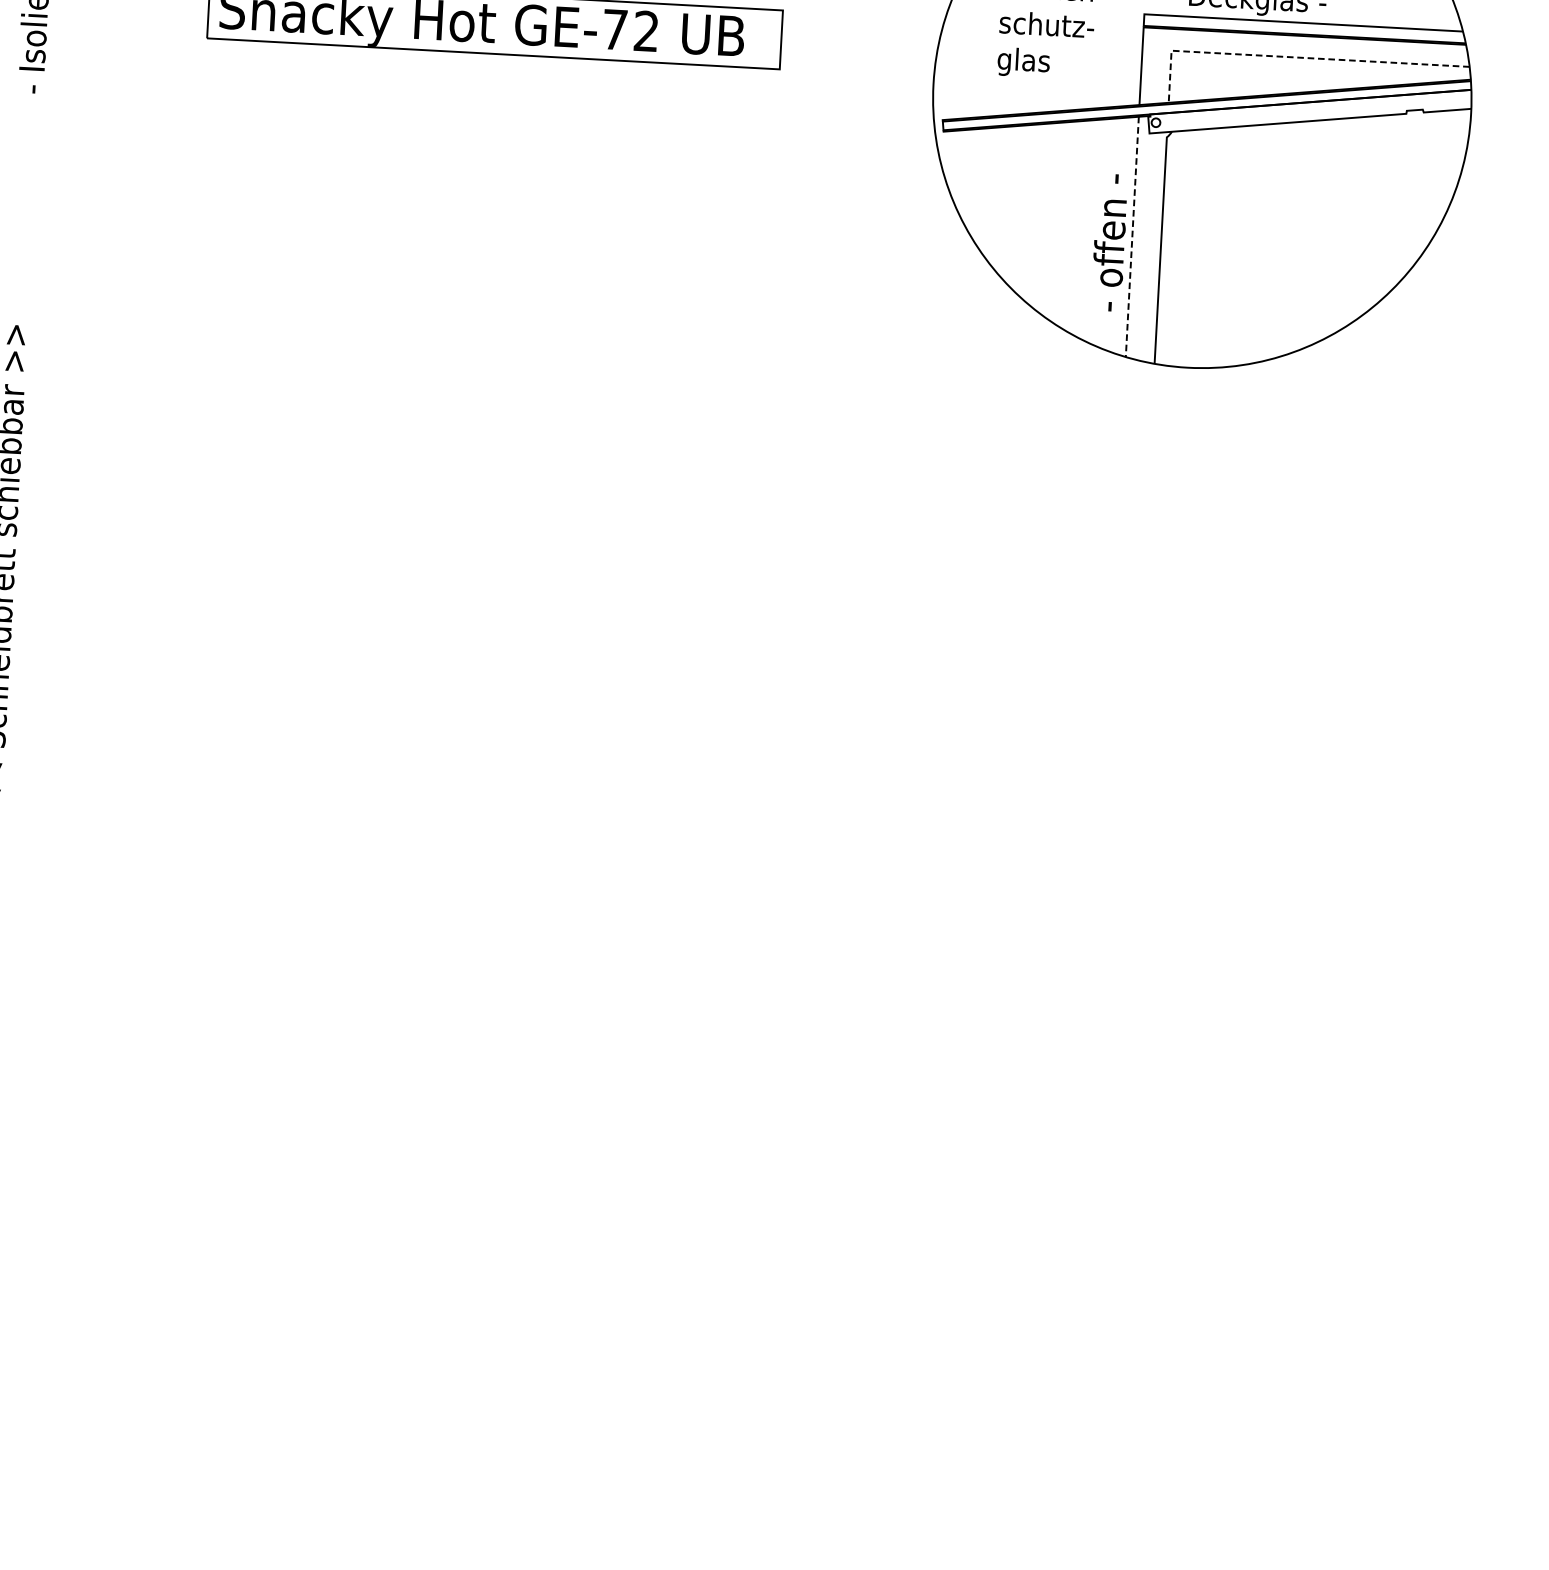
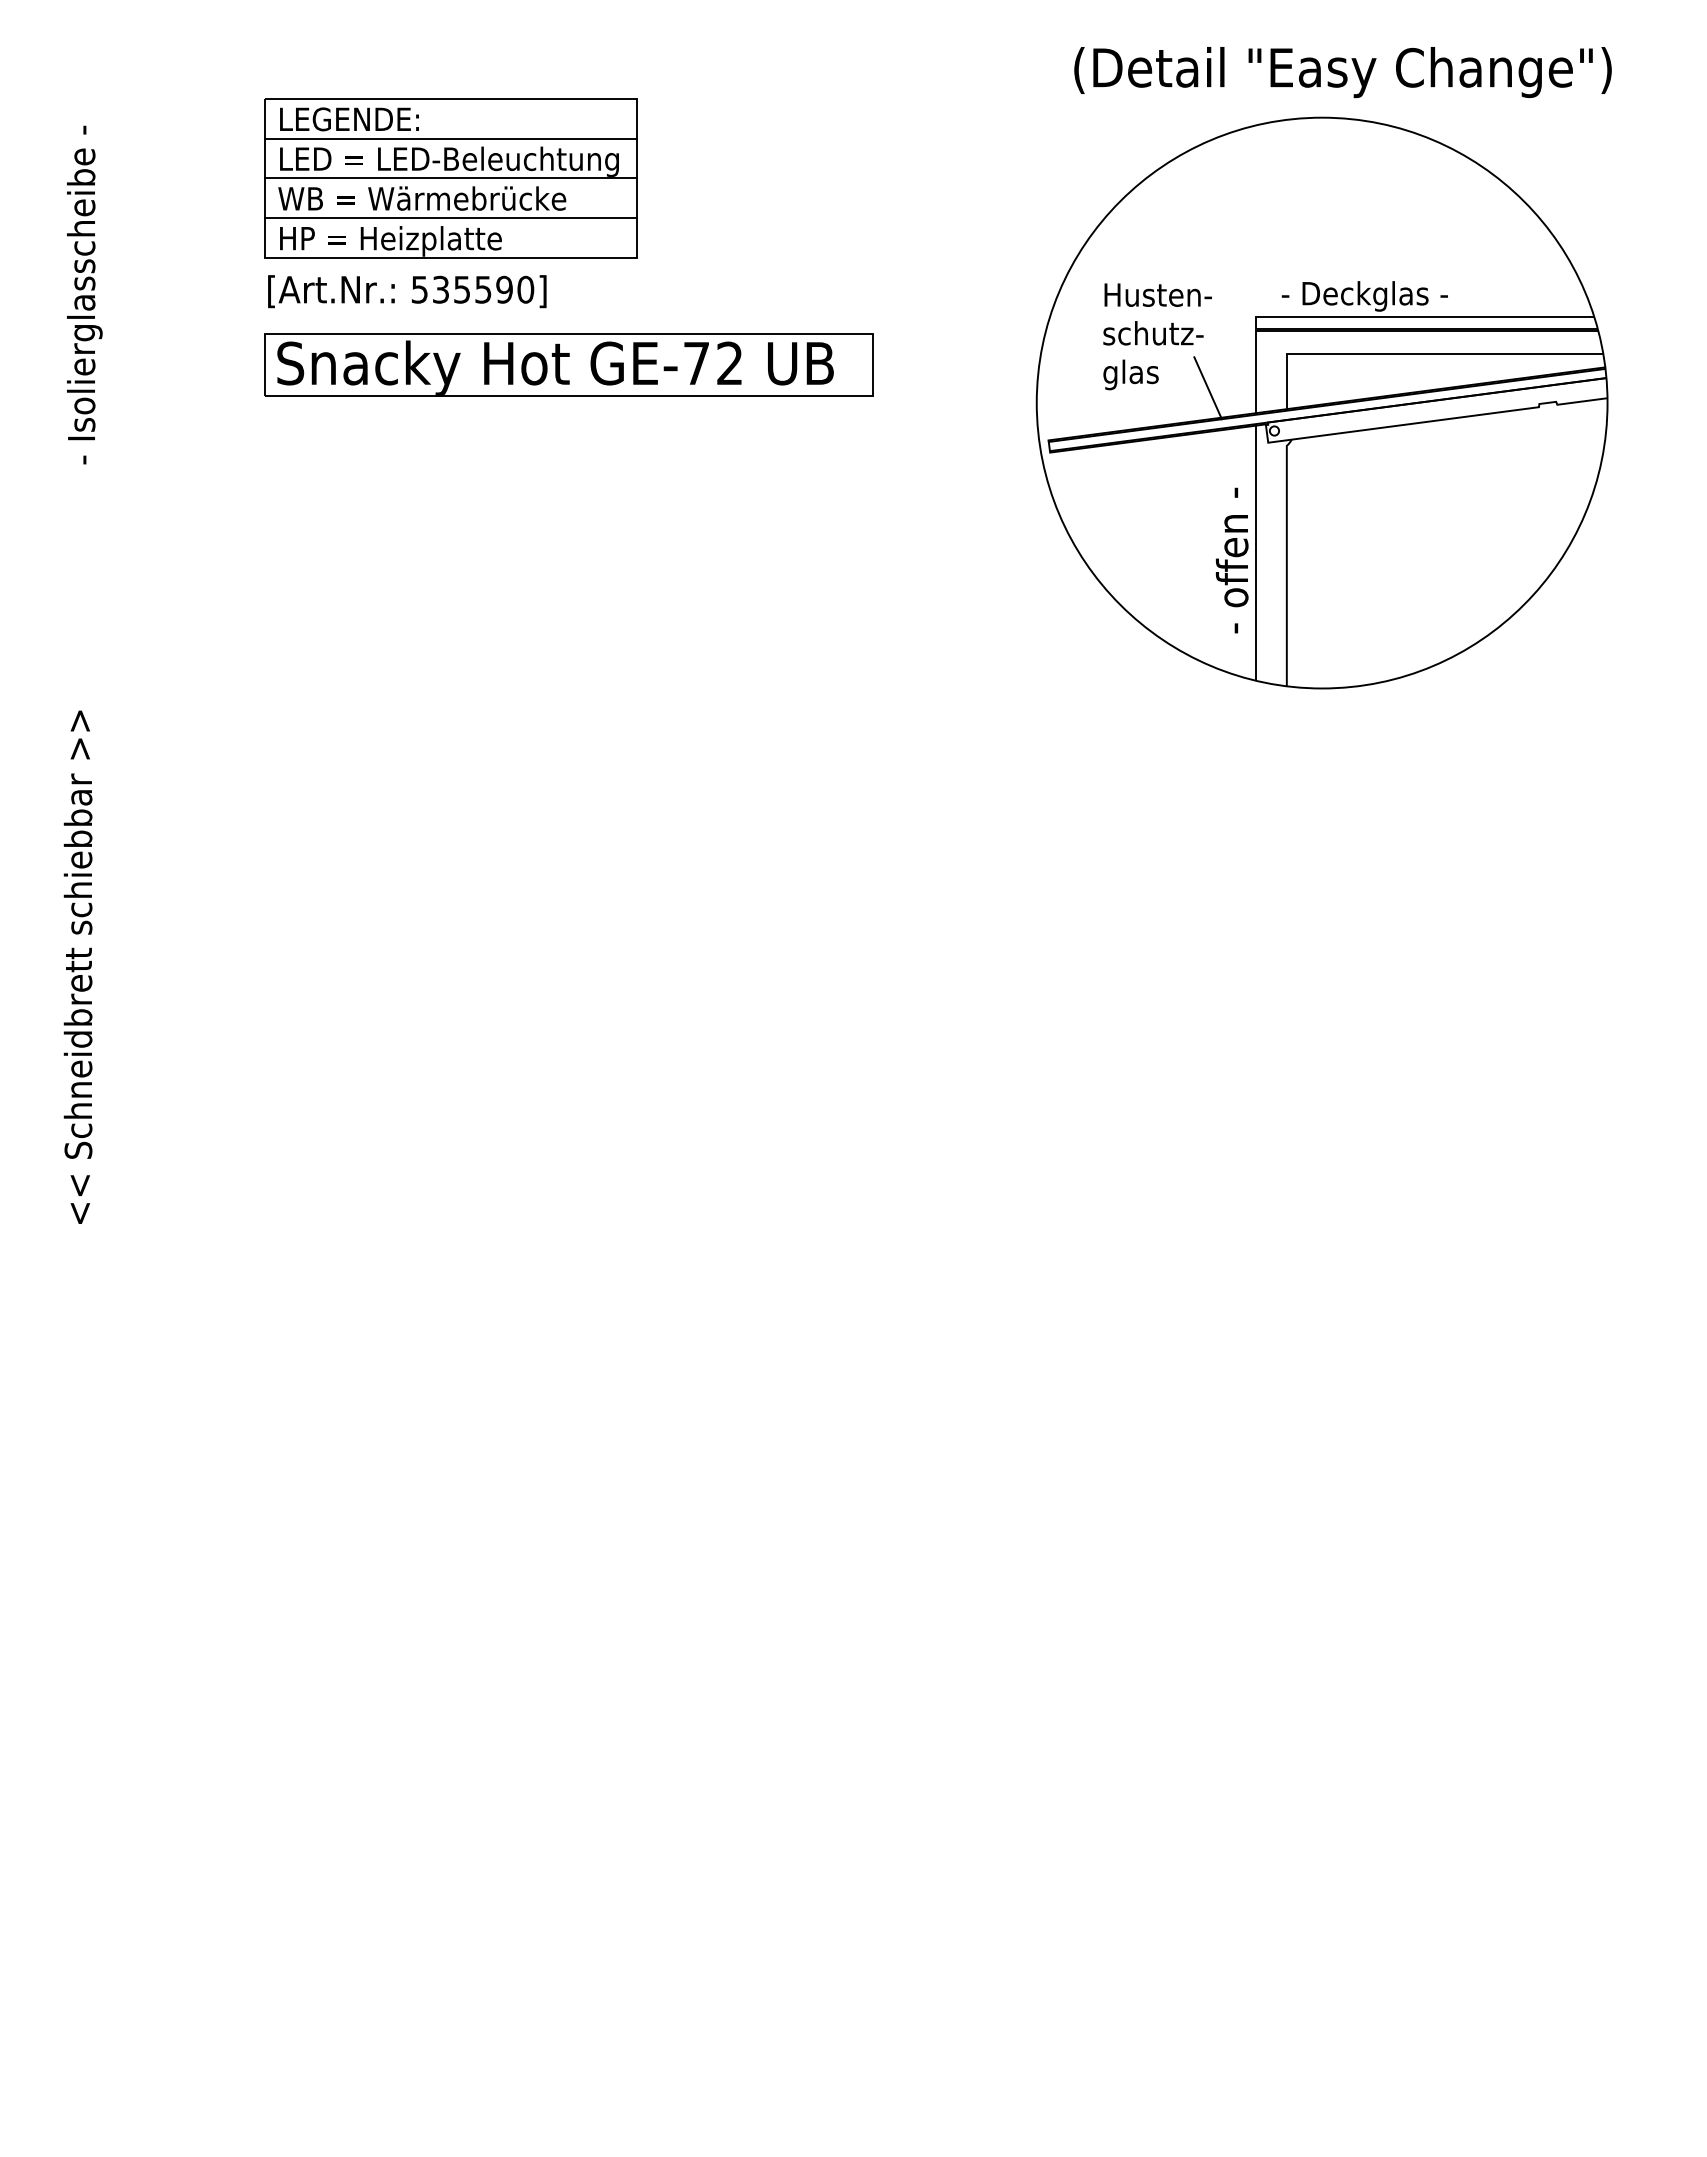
line: (1293, 57) -> (1416, 353), dashed -> solid
line: (1095, 79) -> (1207, 388), added
line: (1131, 237) -> (1255, 553), dashed -> solid

